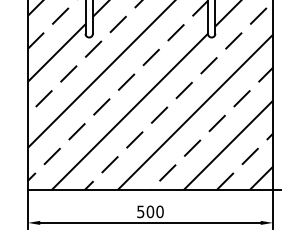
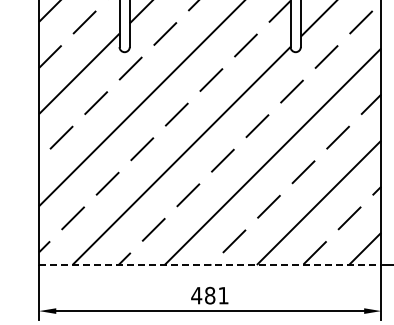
line: (150, 189) -> (210, 264), solid -> dashed
text: (149, 211) -> (209, 295), 500 -> 481

